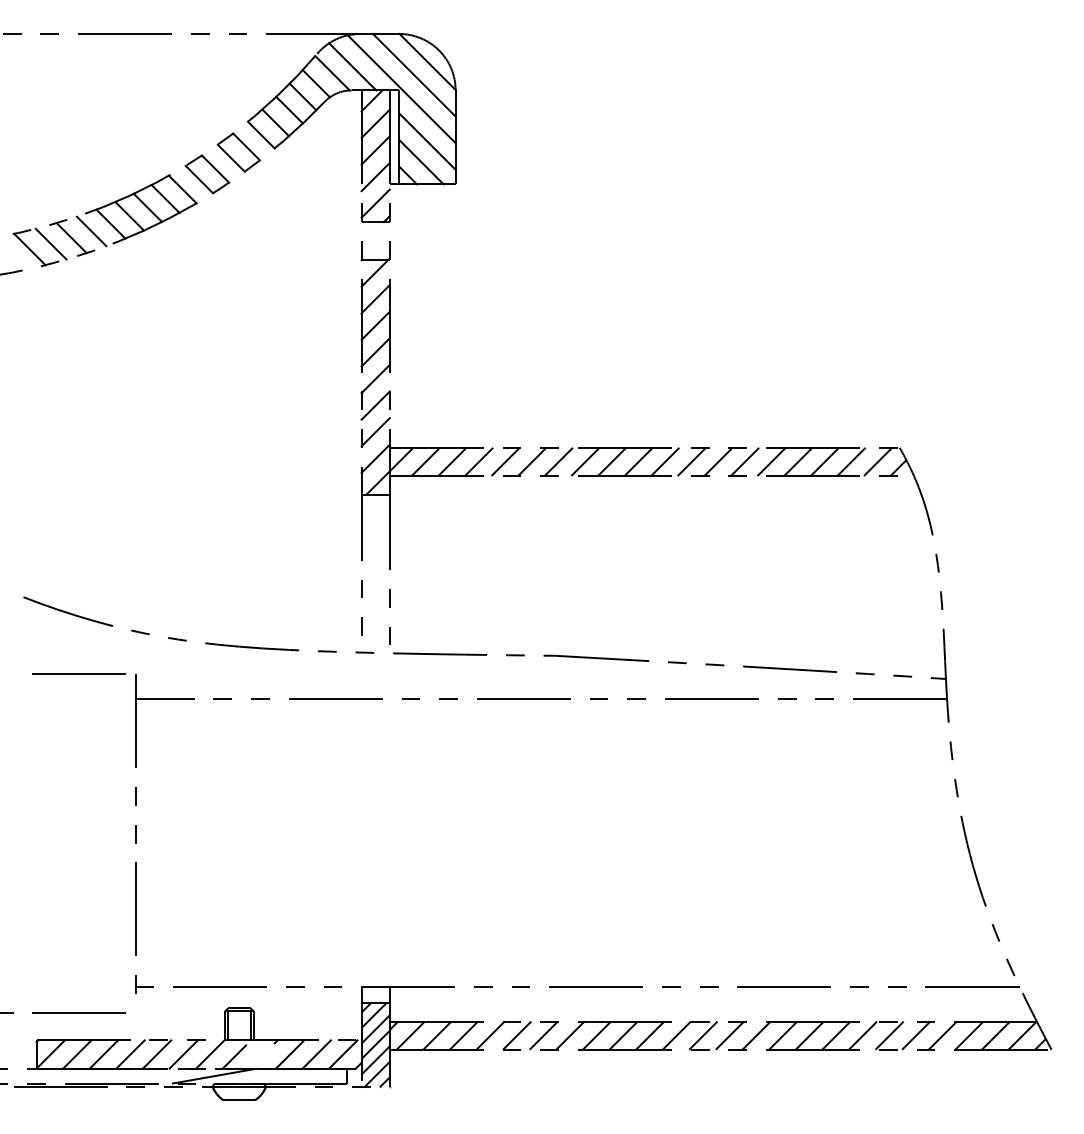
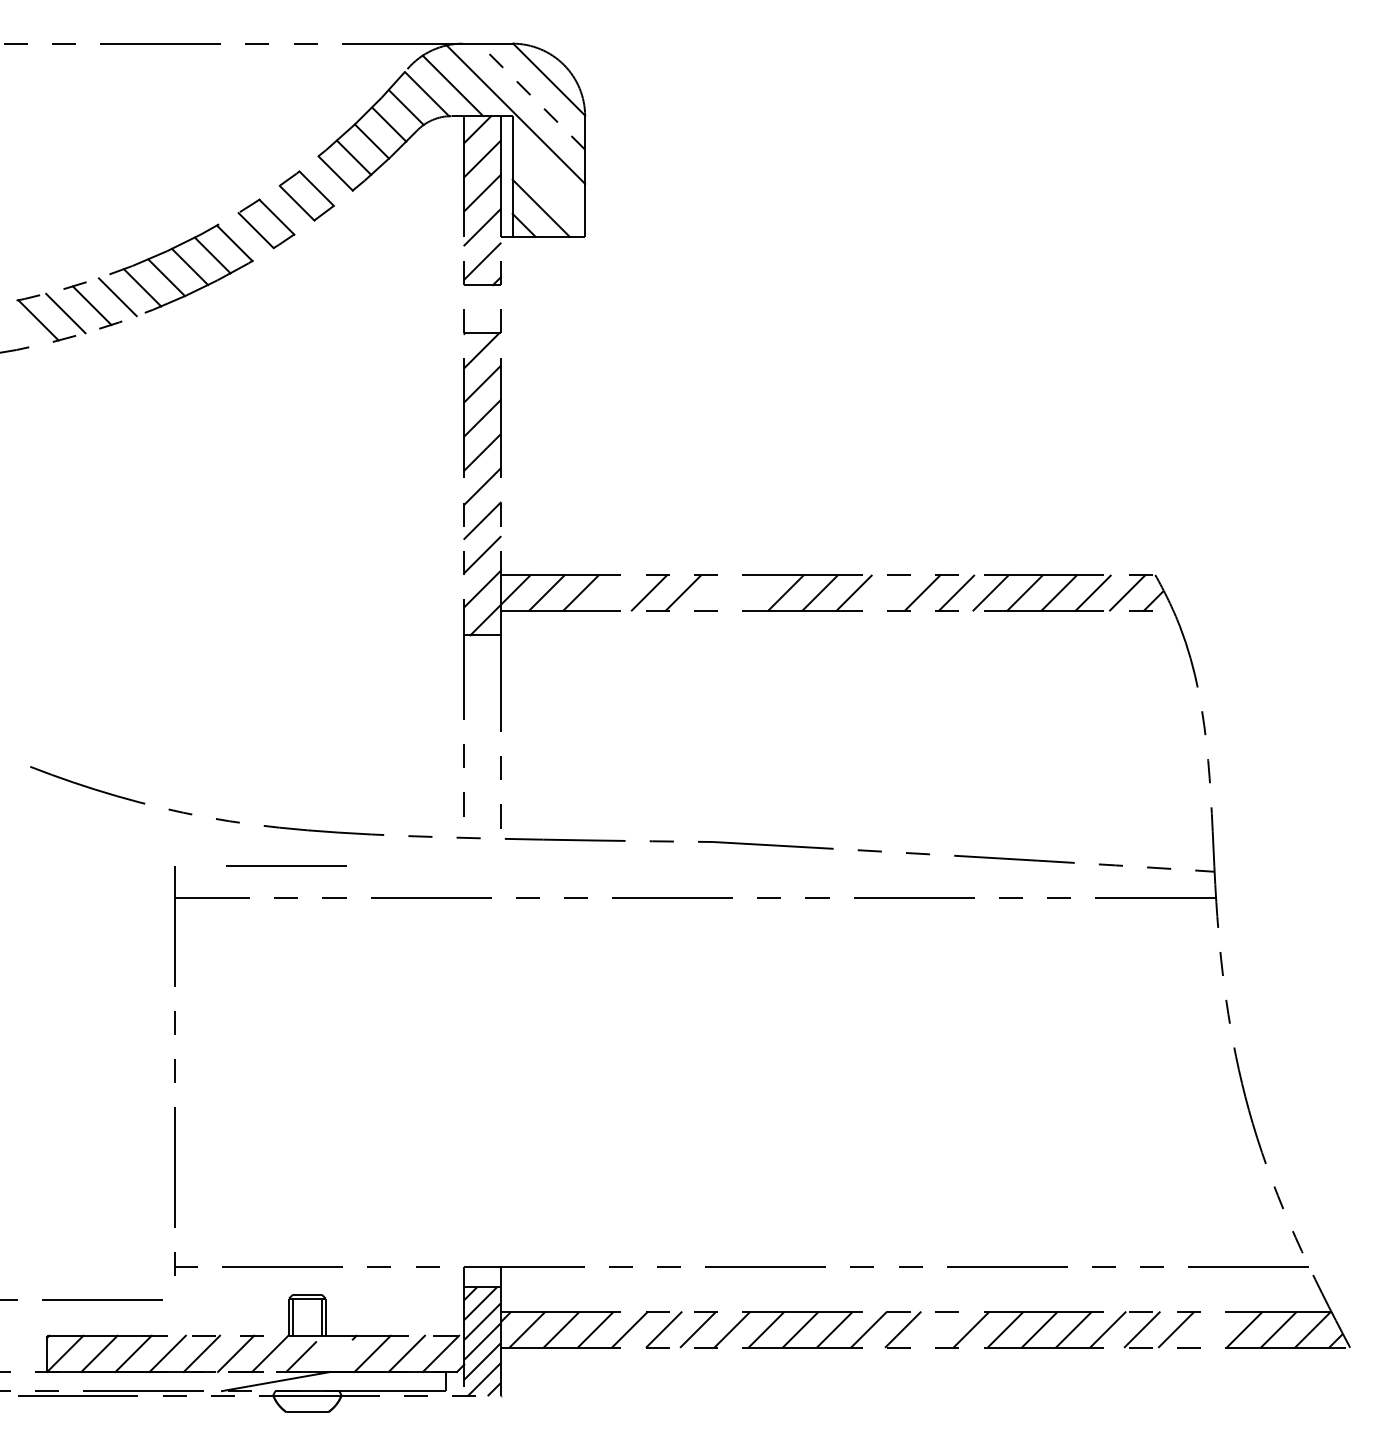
line: (414, 75) -> (532, 96), solid -> dashed
line: (427, 141) -> (548, 181), removed
line: (479, 462) -> (615, 593), removed
line: (558, 462) -> (717, 593), removed
line: (585, 462) -> (751, 593), removed
line: (691, 462) -> (888, 593), removed
line: (79, 674) -> (286, 865), moved
line: (730, 1035) -> (937, 1329), removed
line: (942, 1035) -> (1210, 1329), removed

